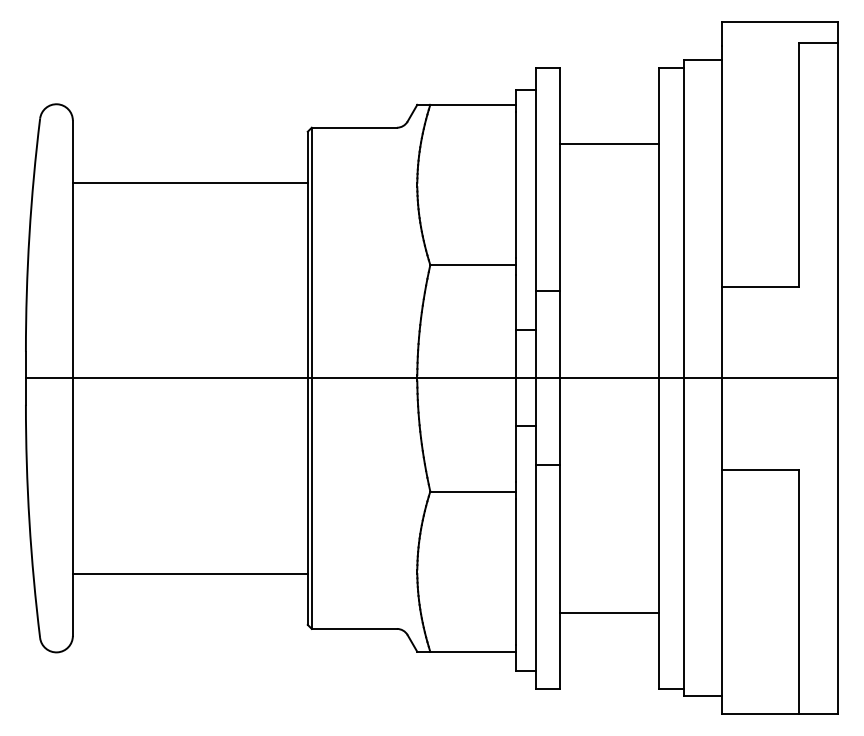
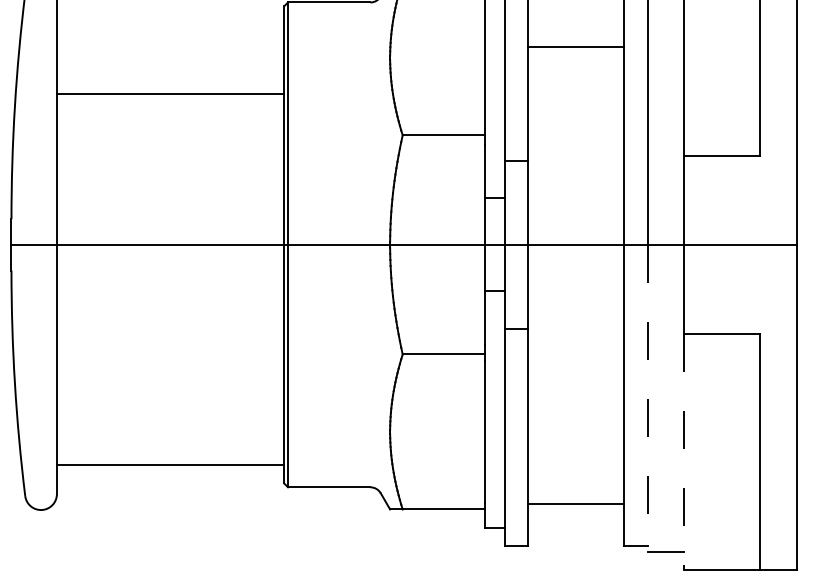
line: (609, 143) -> (576, 46), moved
line: (189, 182) -> (169, 94), moved
line: (683, 537) -> (647, 398), solid -> dashed
line: (189, 574) -> (169, 465), moved
line: (721, 592) -> (684, 452), solid -> dashed
line: (609, 613) -> (576, 504), moved

